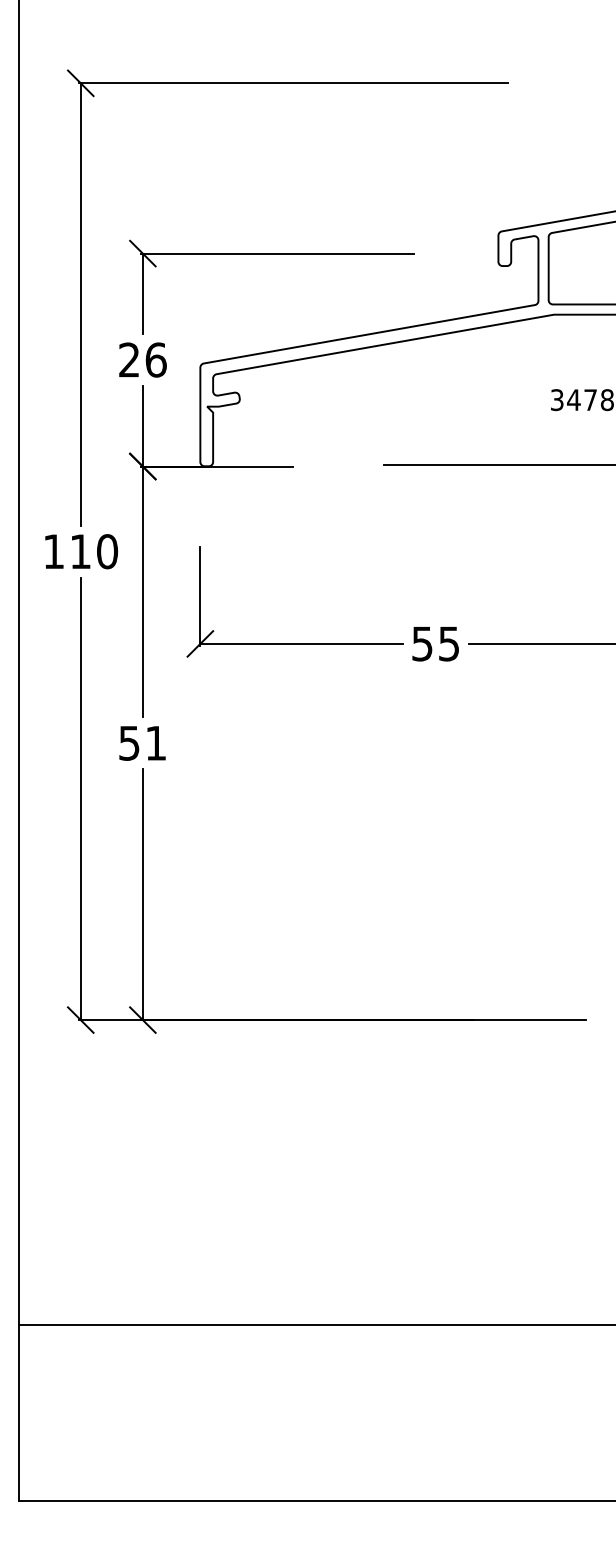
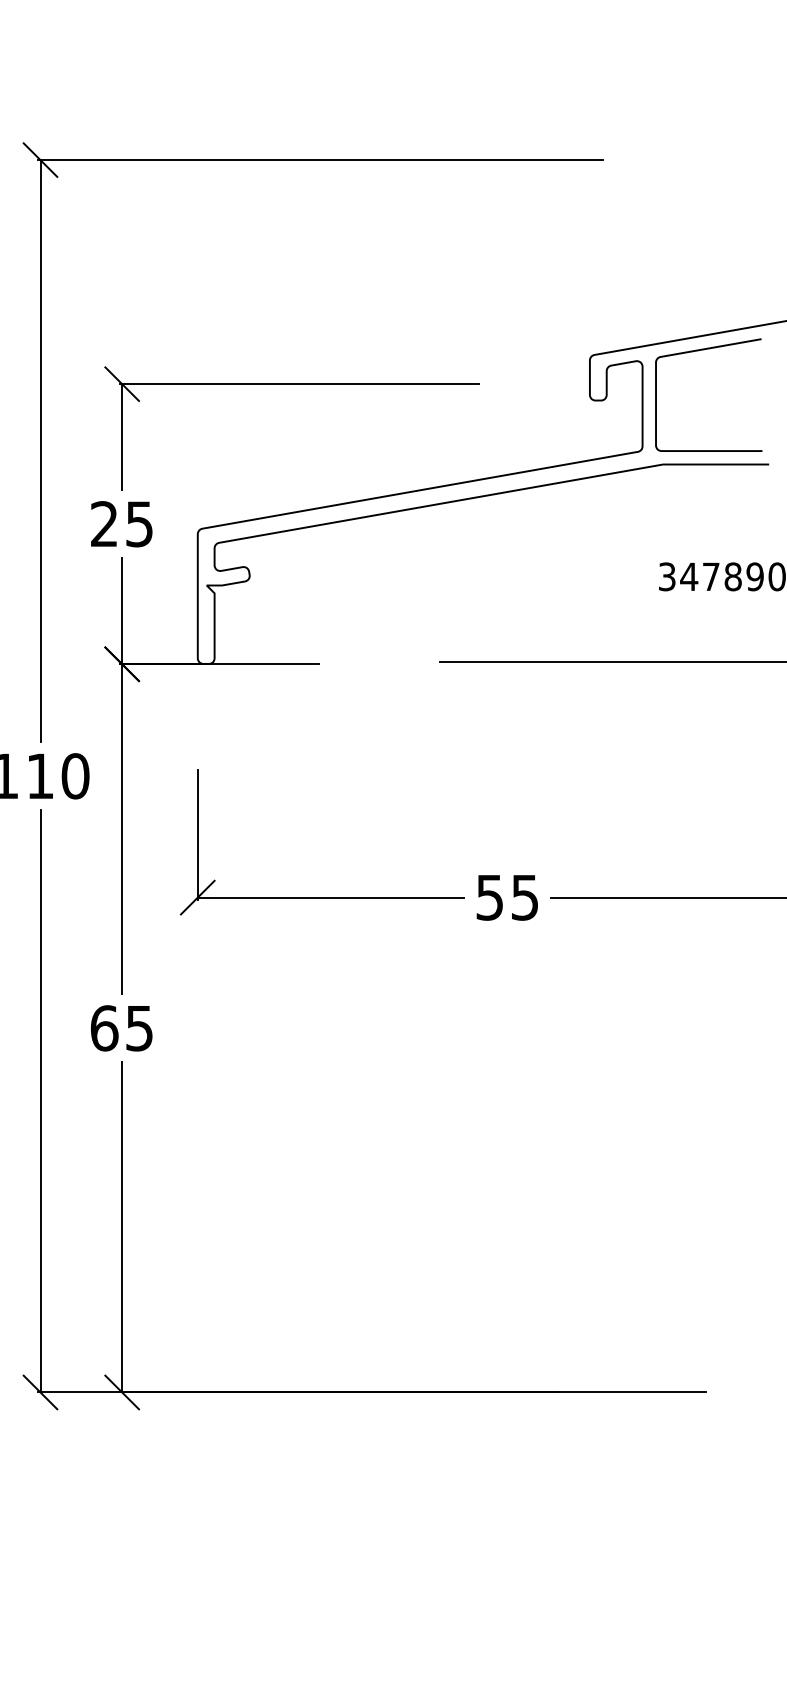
text: (155, 359) -> (138, 523), 26 -> 25
text: (142, 742) -> (121, 1027), 51 -> 65

